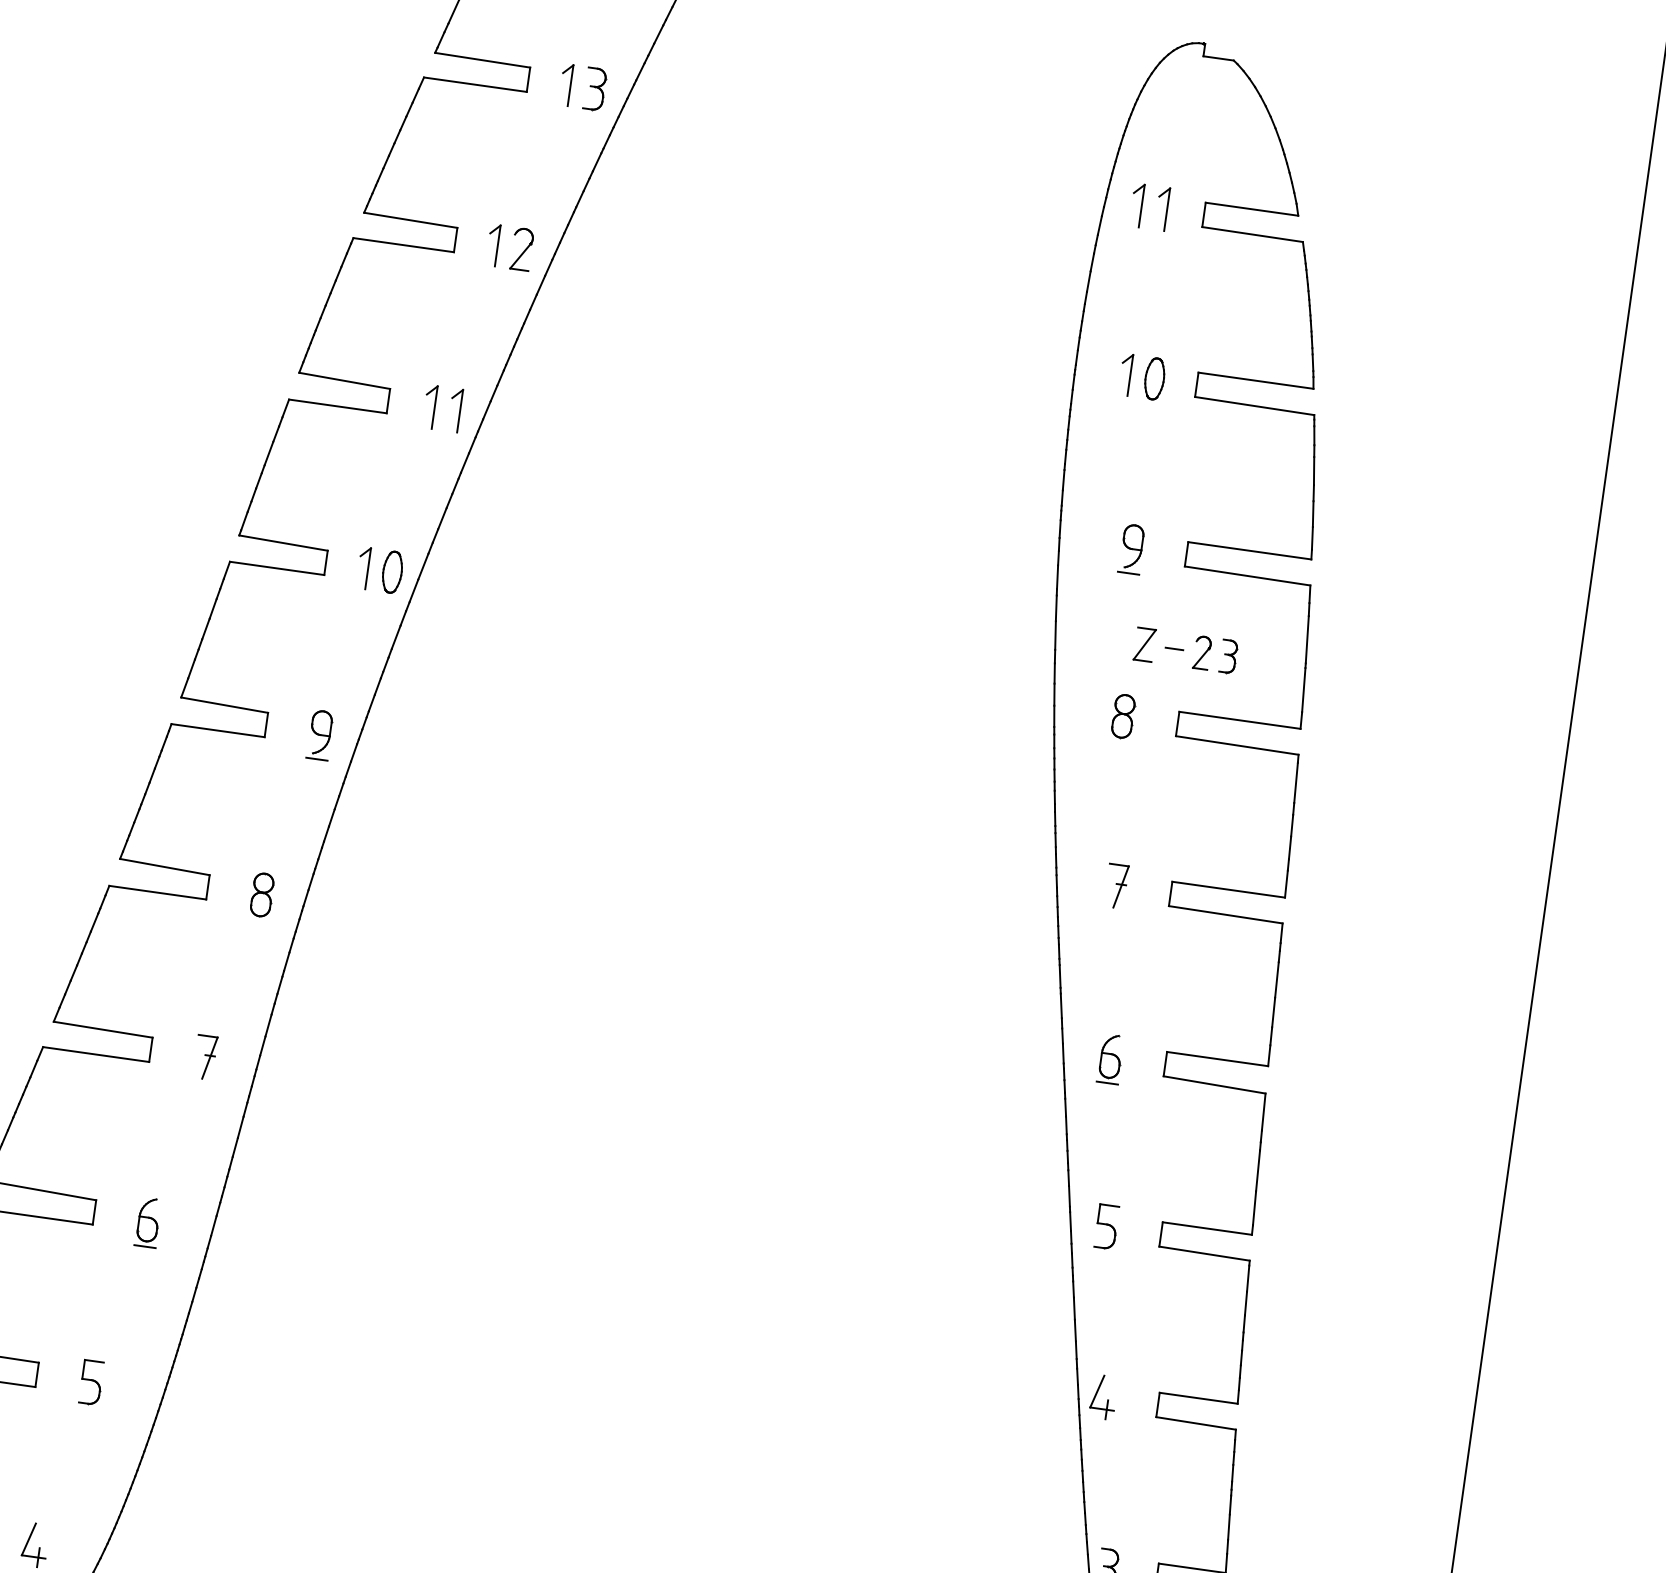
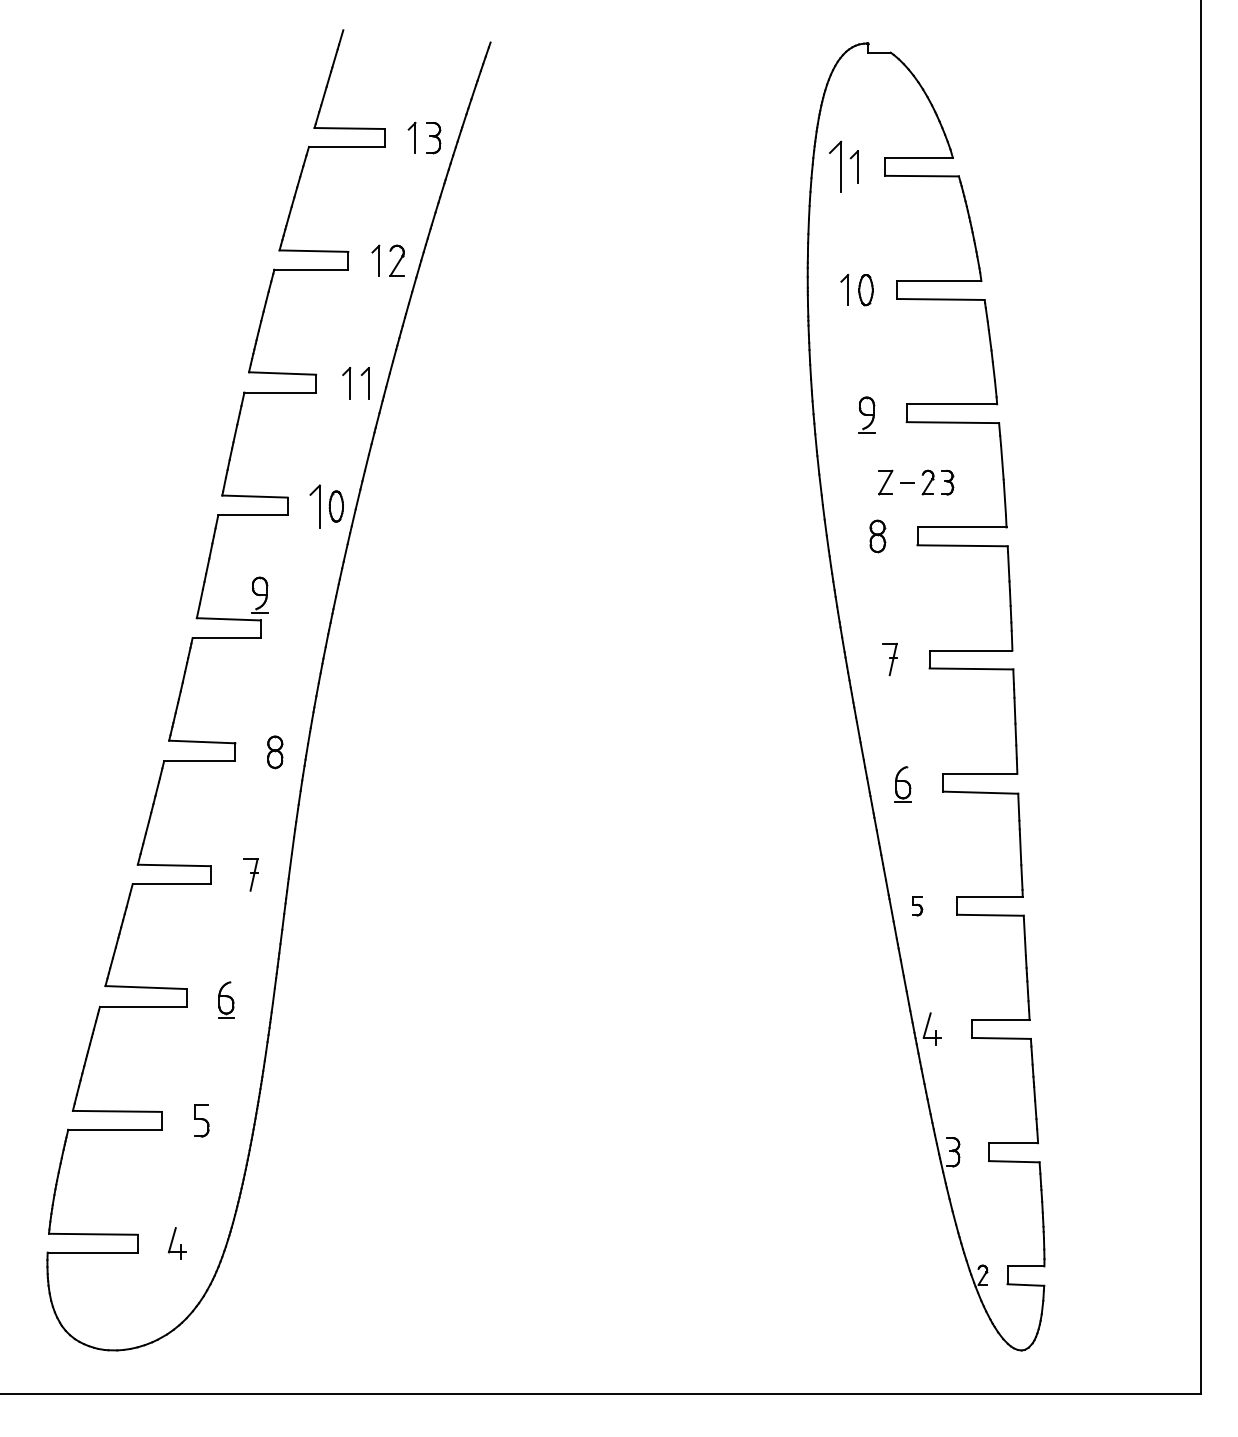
part: (1136, 204) -> (835, 166), size x1.6
part: (362, 567) -> (314, 506), size x1.4
part: (319, 734) -> (259, 594), moved
part: (1107, 1226) -> (917, 905), size x0.6

